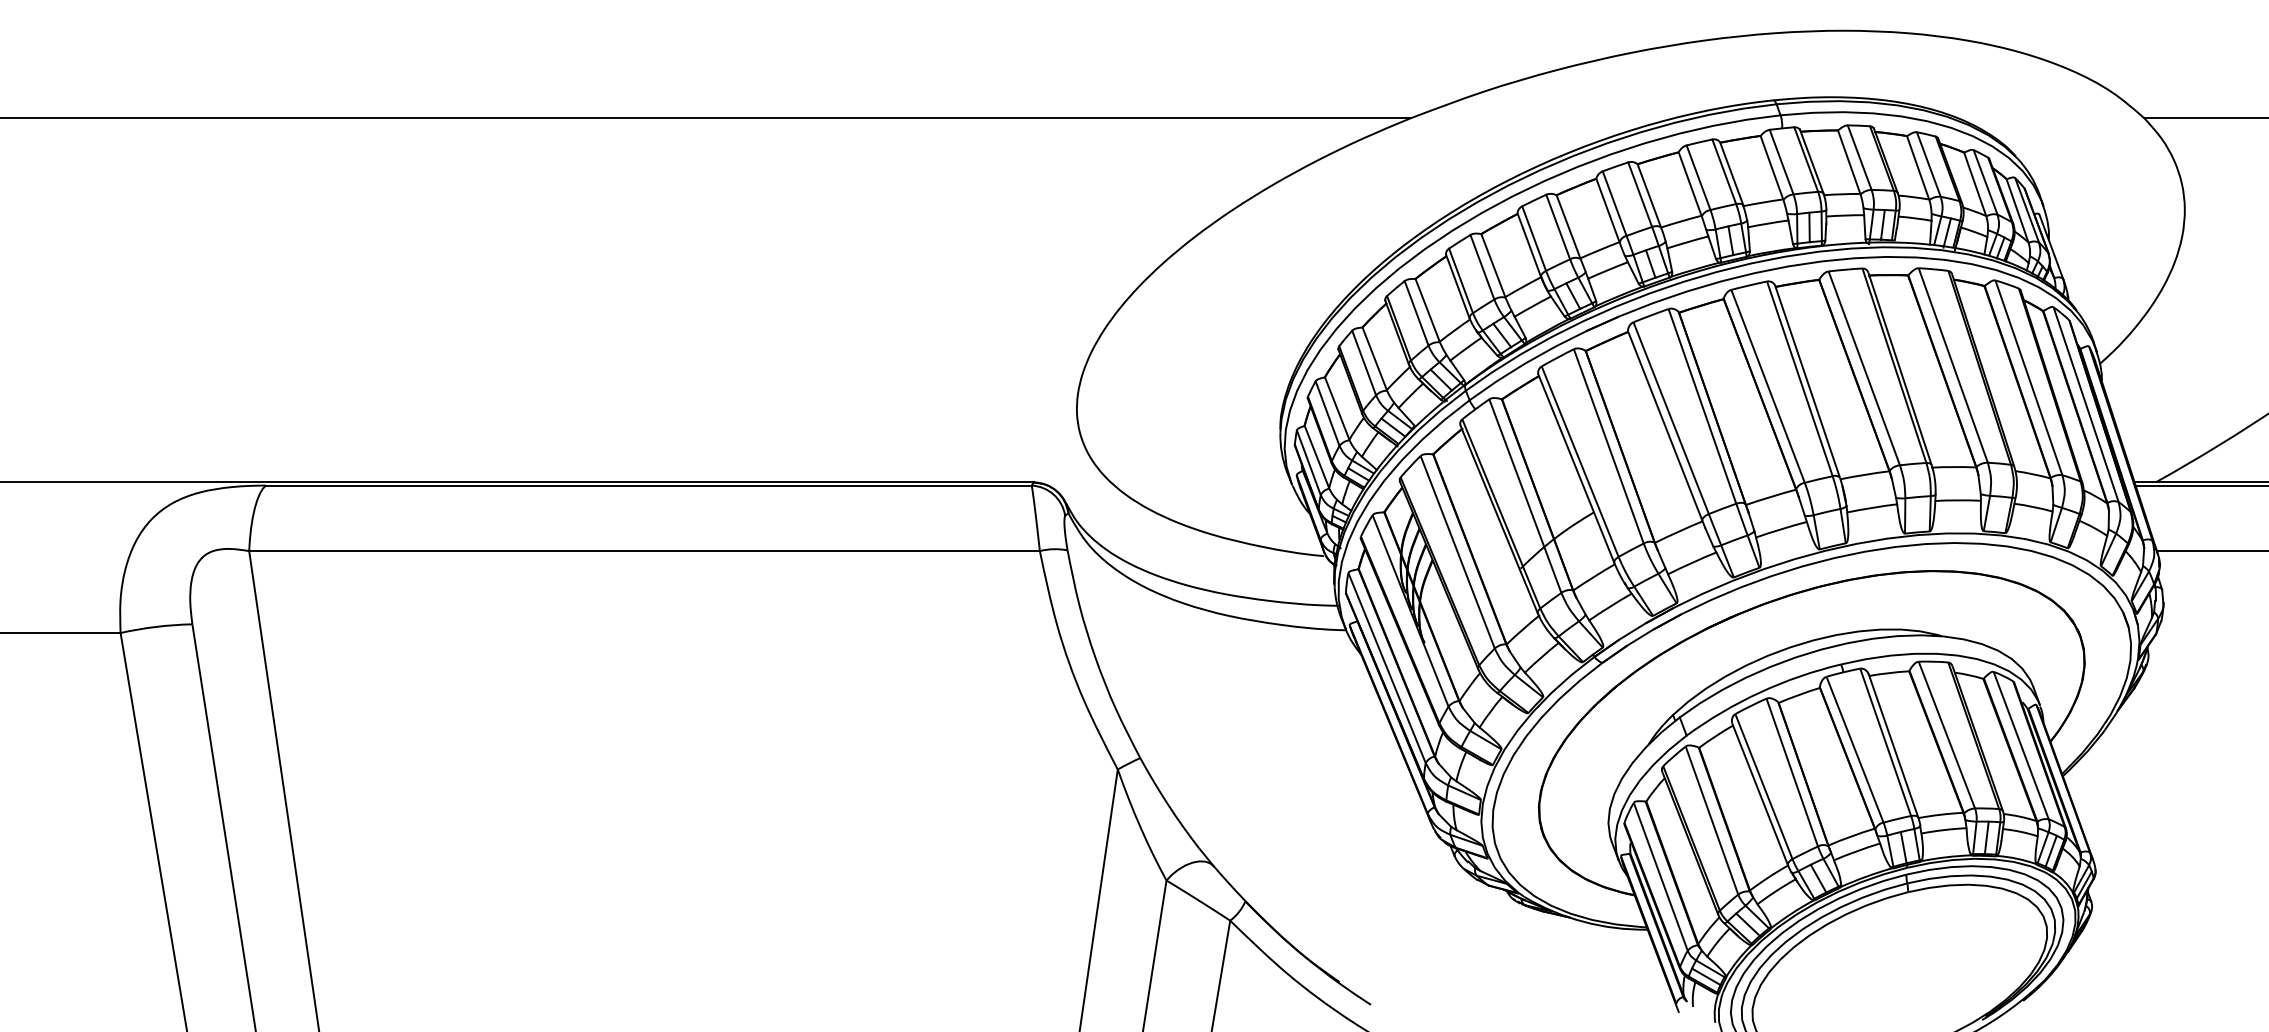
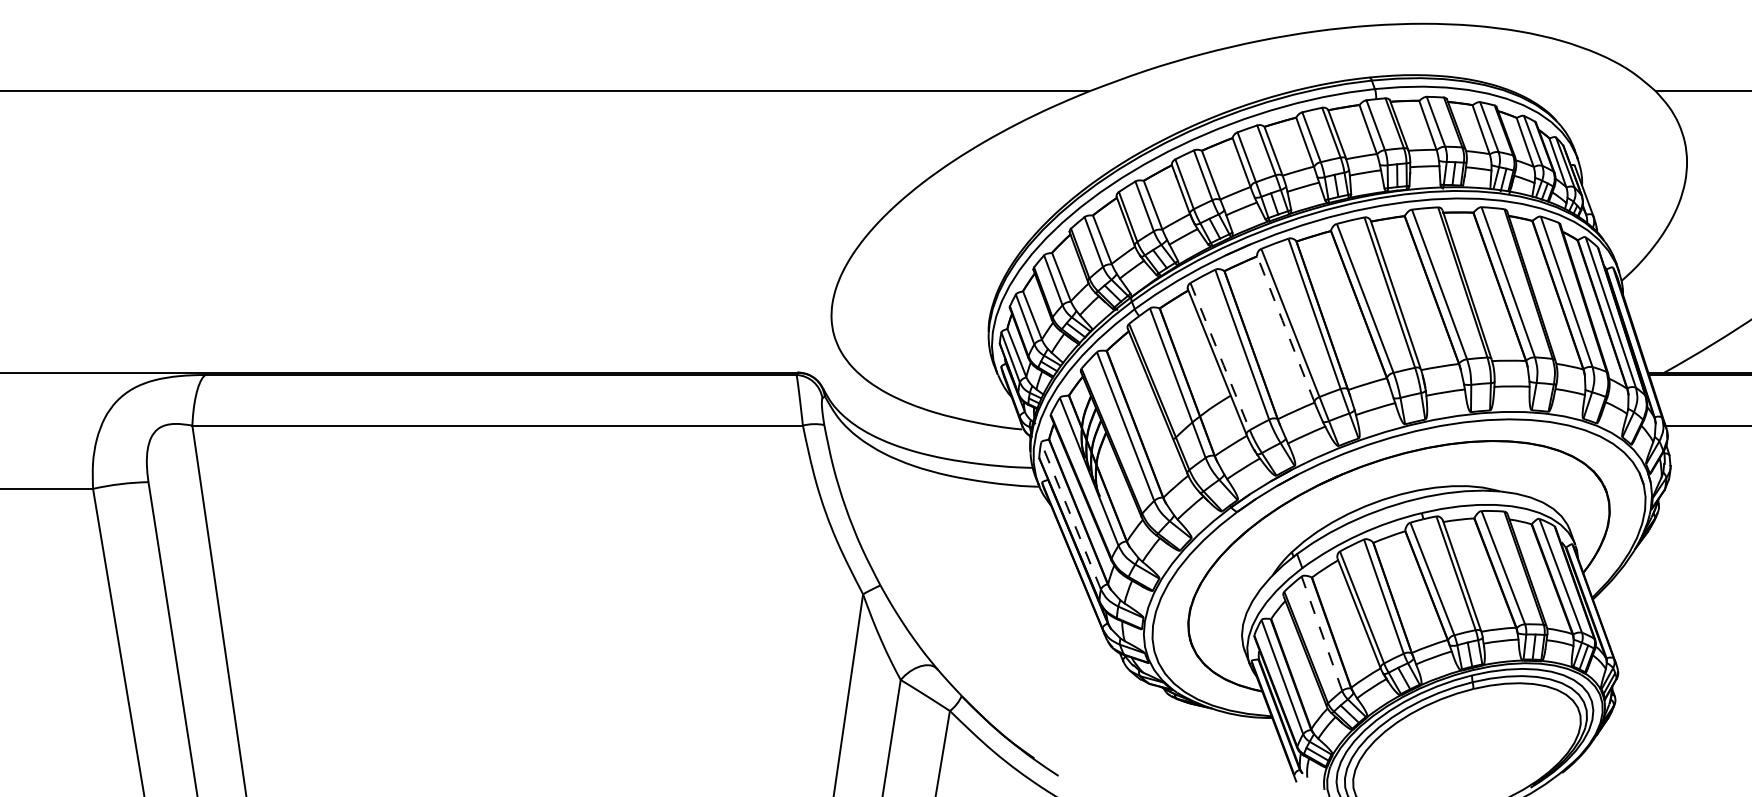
line: (1664, 425) -> (1285, 328), solid -> dashed
line: (1580, 462) -> (1220, 357), solid -> dashed
line: (1386, 666) -> (1070, 514), solid -> dashed
line: (1711, 819) -> (1321, 632), solid -> dashed

